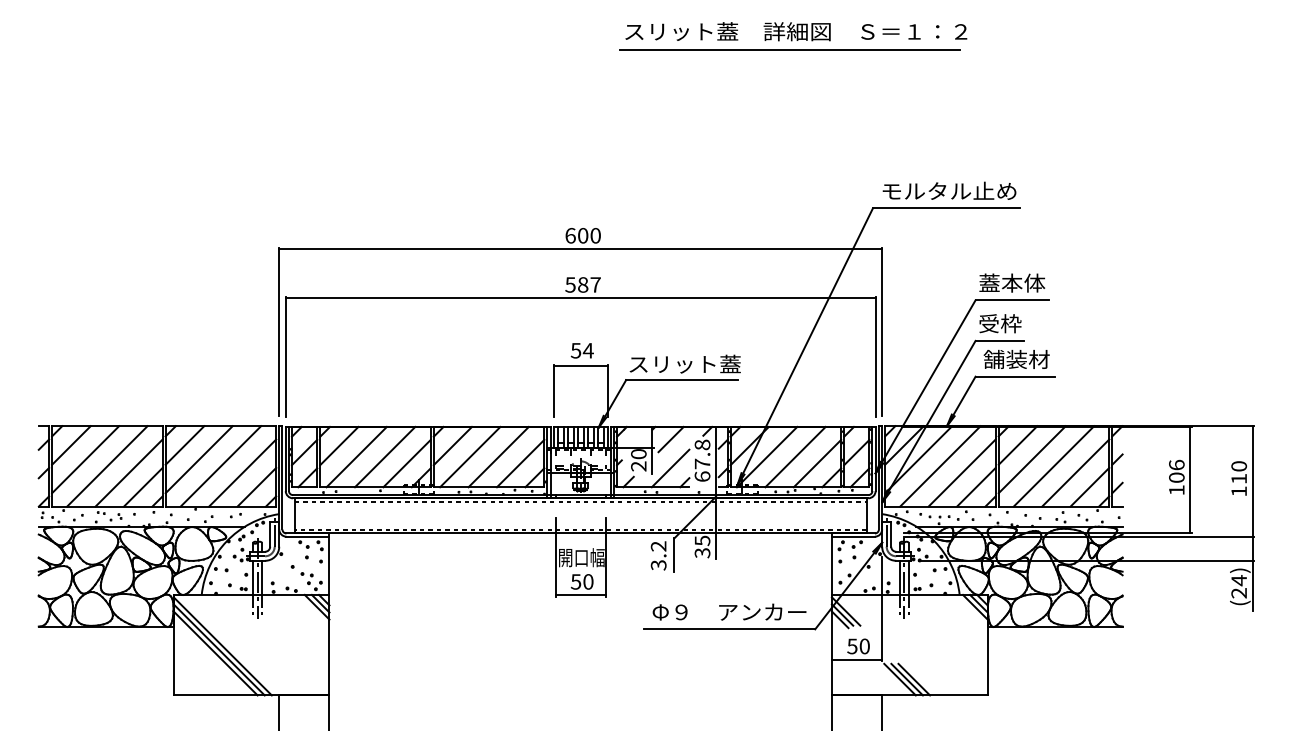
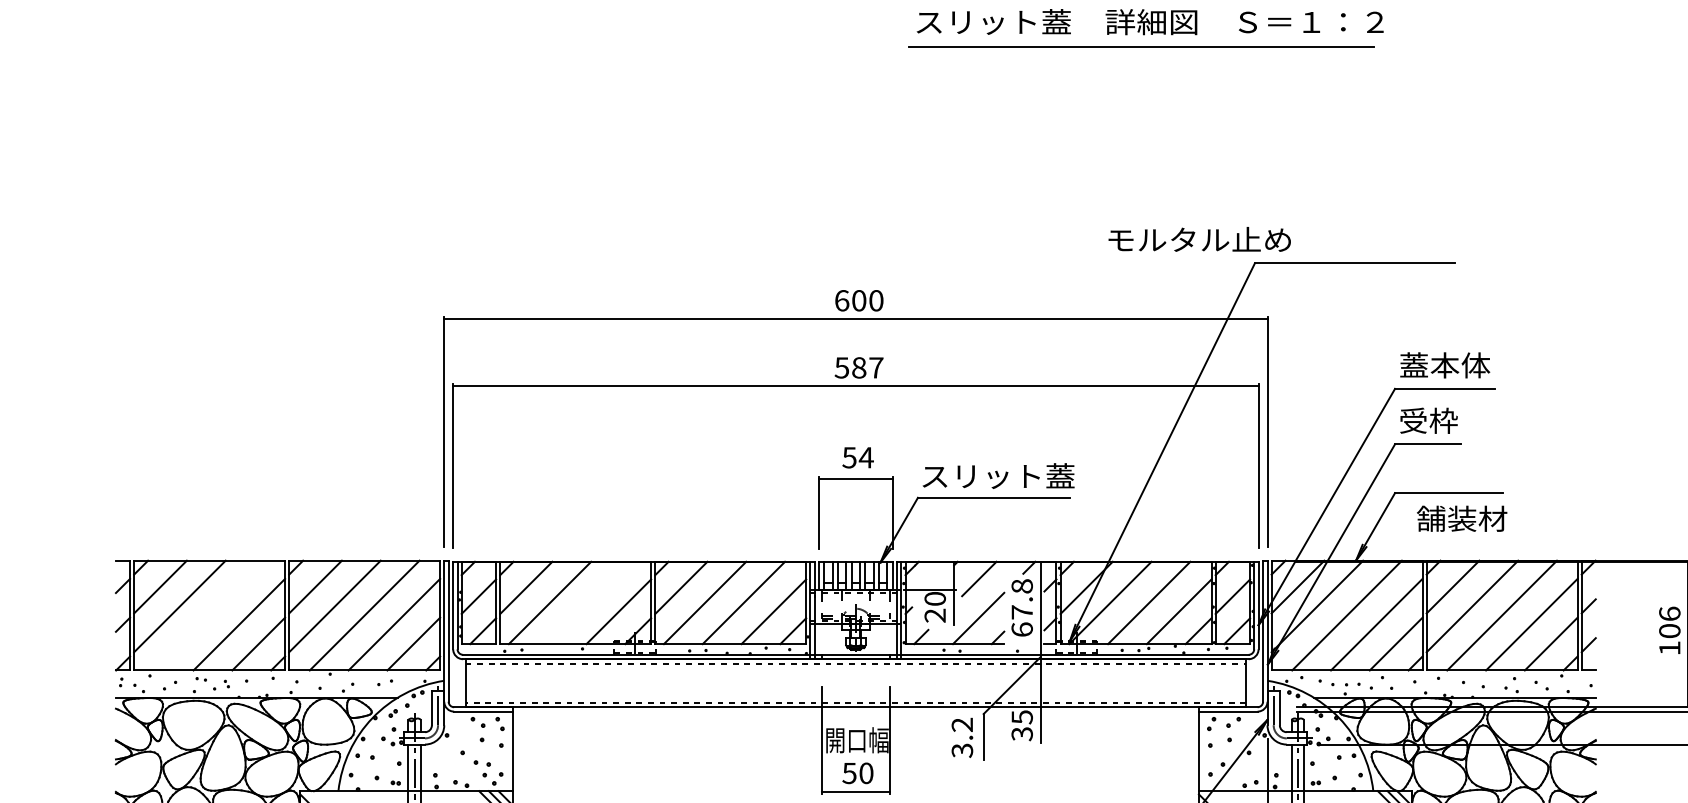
text: (949, 190) -> (1199, 238), moved
text: (1016, 358) -> (1461, 517), moved
line: (384, 456) -> (587, 602), removed
line: (107, 466) -> (209, 615), removed

